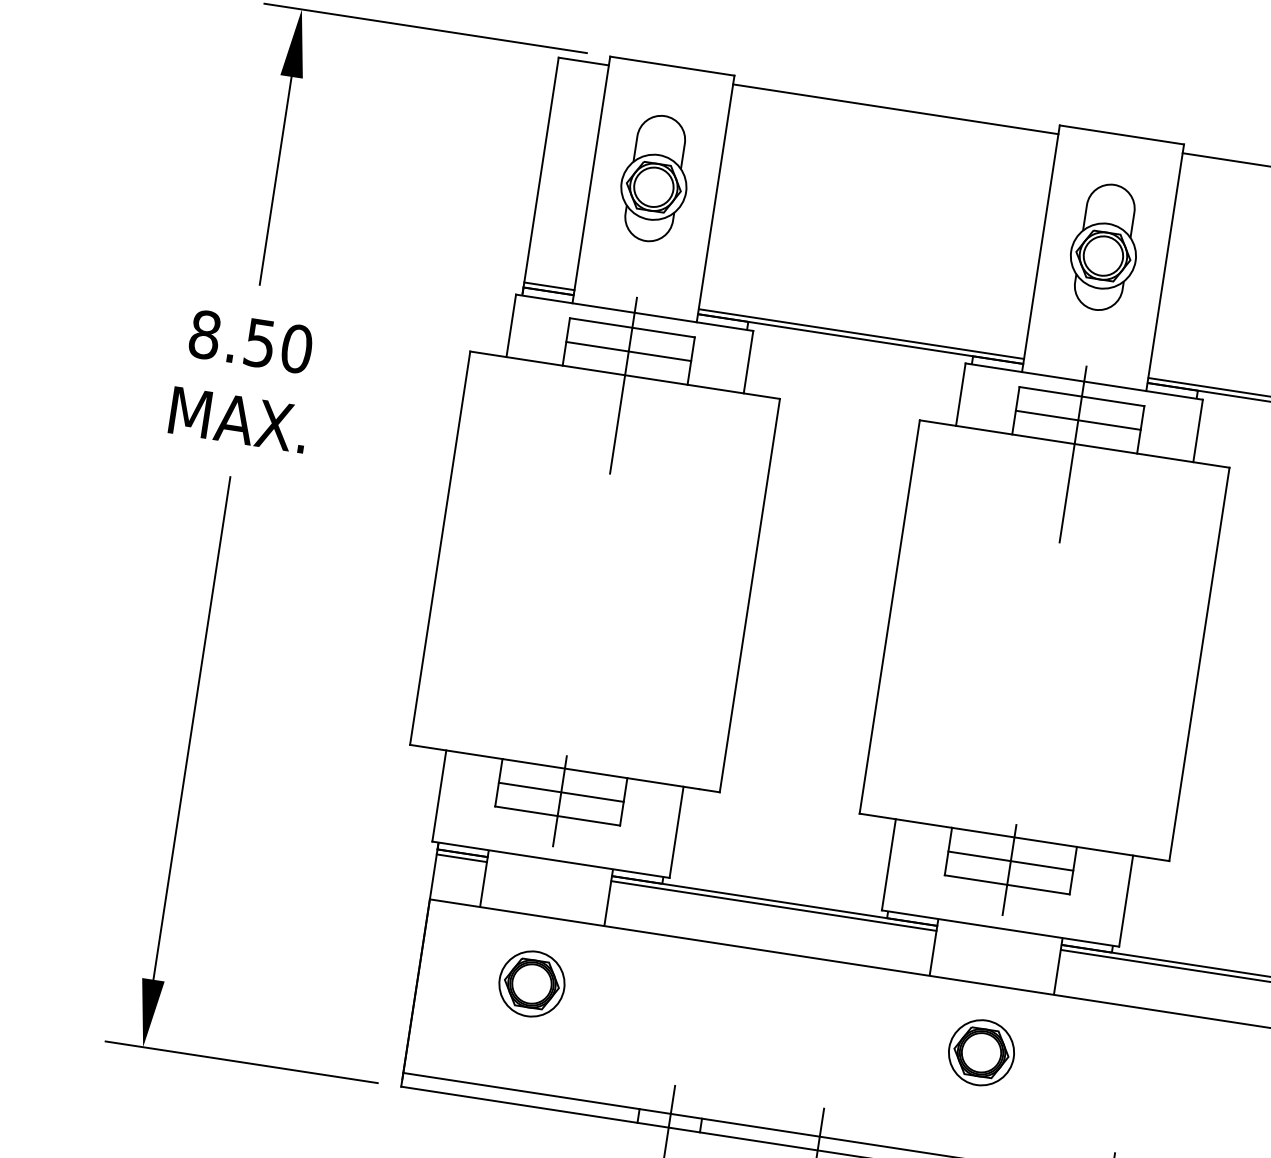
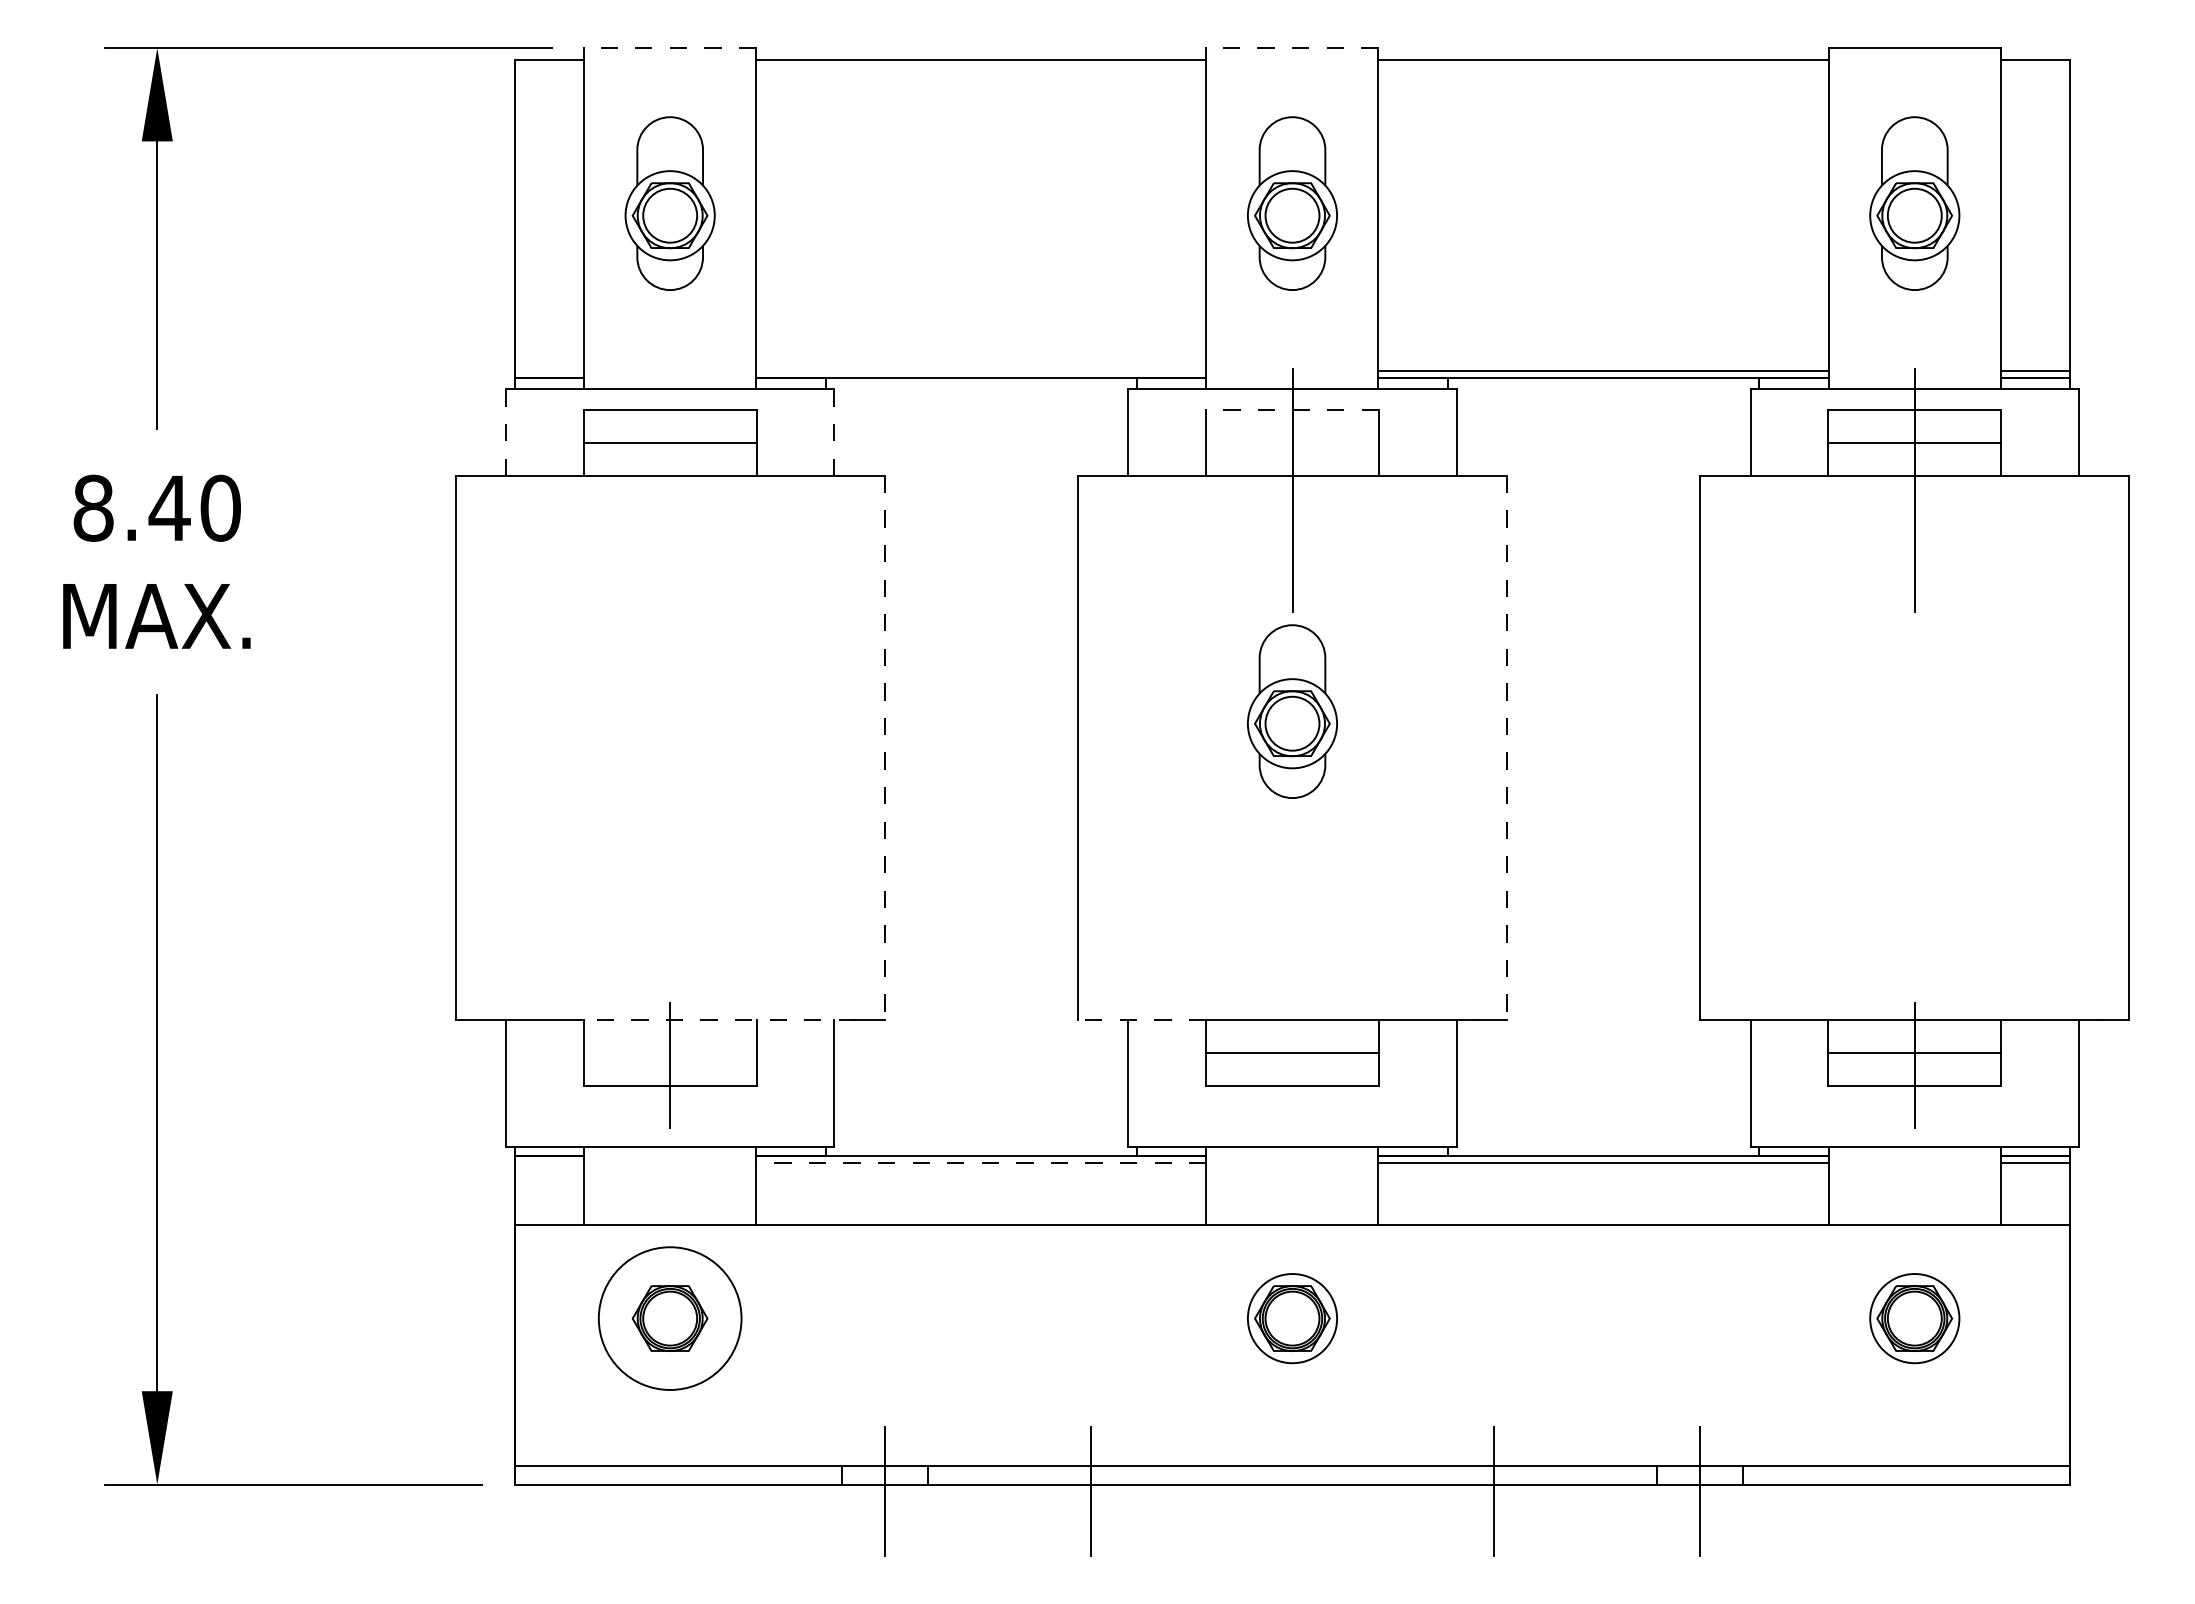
line: (671, 66) -> (669, 48), solid -> dashed
line: (1121, 135) -> (1291, 48), solid -> dashed
line: (549, 286) -> (549, 371), removed
line: (510, 325) -> (505, 432), solid -> dashed
line: (861, 334) -> (981, 371), removed
text: (259, 343) -> (169, 508), 8.50 -> 8.40
line: (748, 362) -> (834, 433), solid -> dashed
line: (623, 385) -> (670, 490), removed
line: (1081, 396) -> (1292, 410), solid -> dashed
line: (1078, 420) -> (1292, 443), removed
line: (749, 595) -> (884, 748), solid -> dashed
part: (1048, 614) -> (1292, 711), added
line: (1199, 664) -> (1506, 748), solid -> dashed
line: (600, 774) -> (719, 1020), solid -> dashed
line: (560, 792) -> (669, 1053), removed
line: (906, 820) -> (1142, 1020), solid -> dashed
line: (461, 858) -> (549, 1163), removed
line: (1009, 869) -> (1292, 1065), removed
line: (774, 906) -> (981, 1163), solid -> dashed
circle: (531, 983) -> (669, 1318), size x1.6

